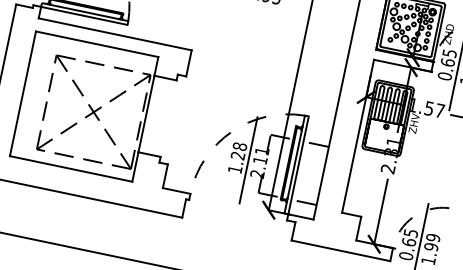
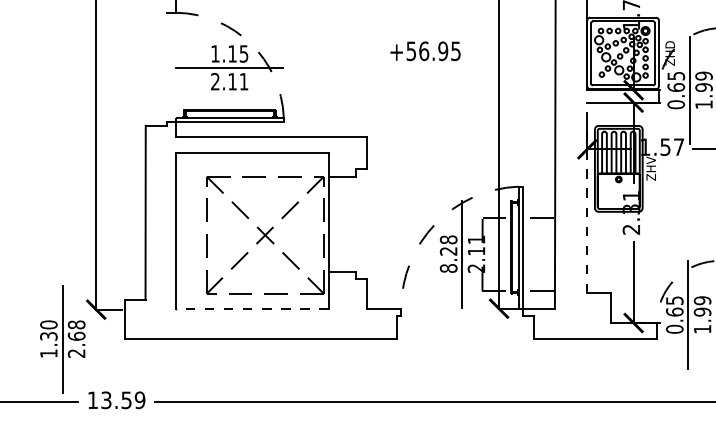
line: (358, 135) -> (587, 197), solid -> dashed
line: (70, 168) -> (251, 308), solid -> dashed
text: (235, 169) -> (448, 268), 1.28 -> 8.28

